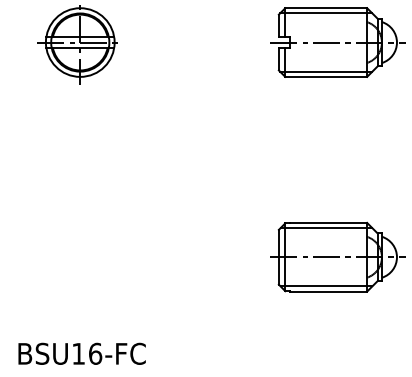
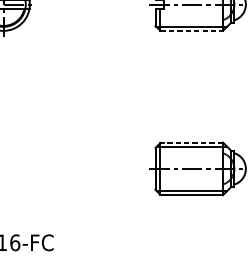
line: (326, 76) -> (191, 30), solid -> dashed
line: (328, 222) -> (193, 142), solid -> dashed

